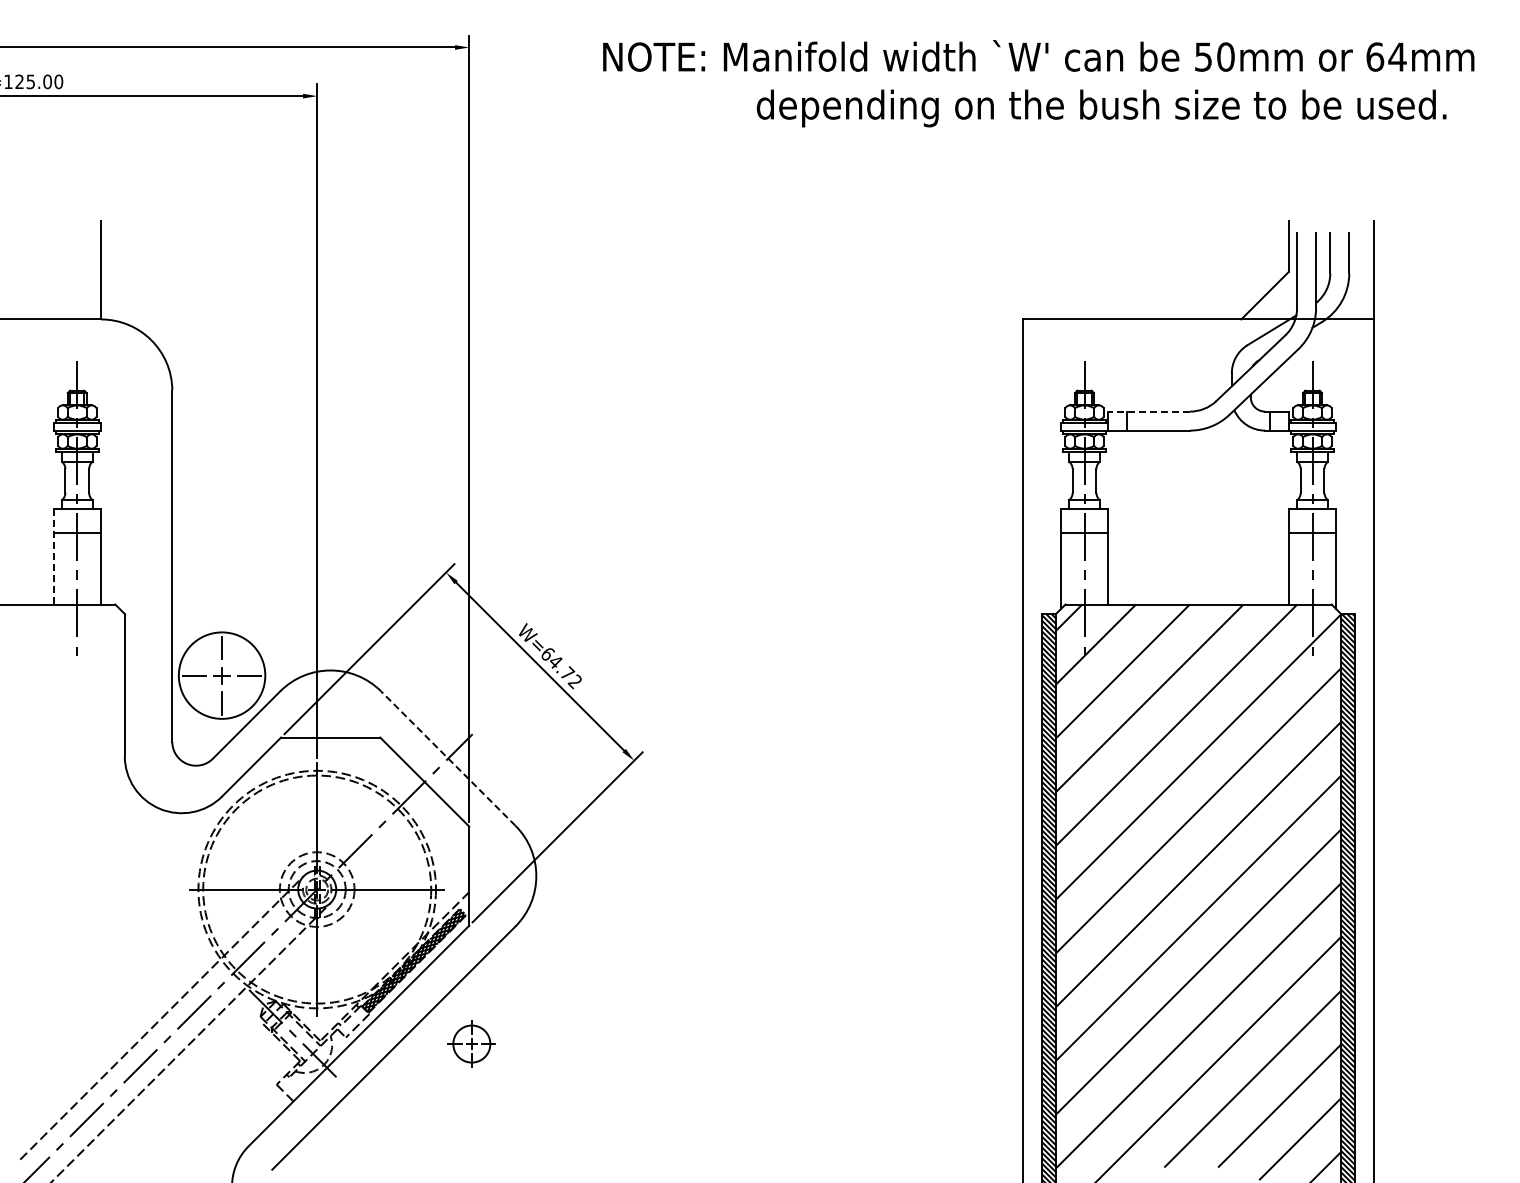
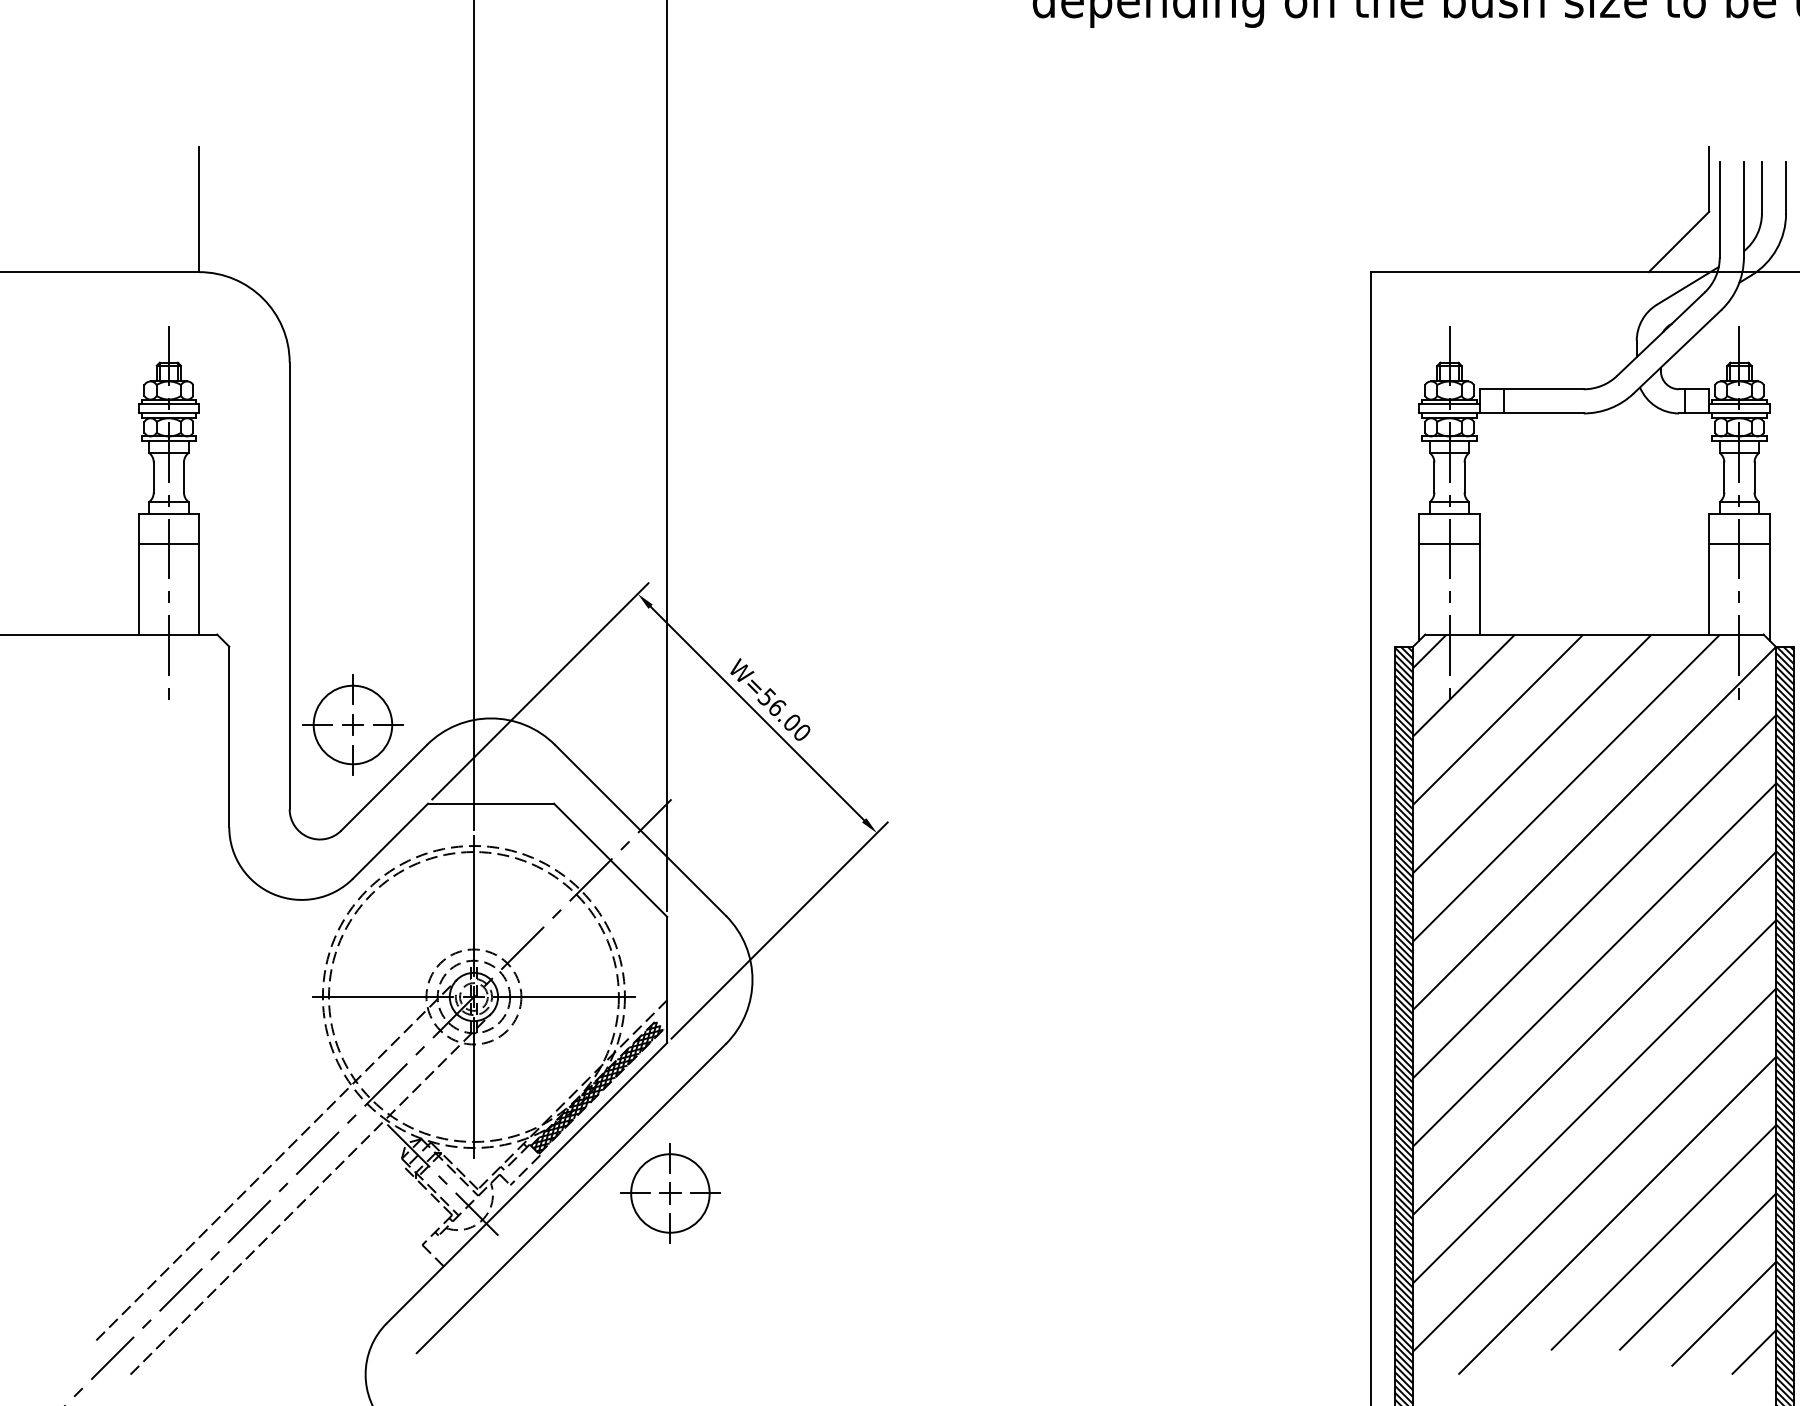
line: (1149, 411) -> (1532, 389), dashed -> solid
line: (53, 557) -> (138, 574), dashed -> solid
text: (560, 667) -> (783, 714), W=64.72 -> W=56.00
circle: (221, 675) -> (352, 724), size x0.71
line: (447, 758) -> (639, 830), dashed -> solid
part: (471, 1043) -> (670, 1192), size x1.67

